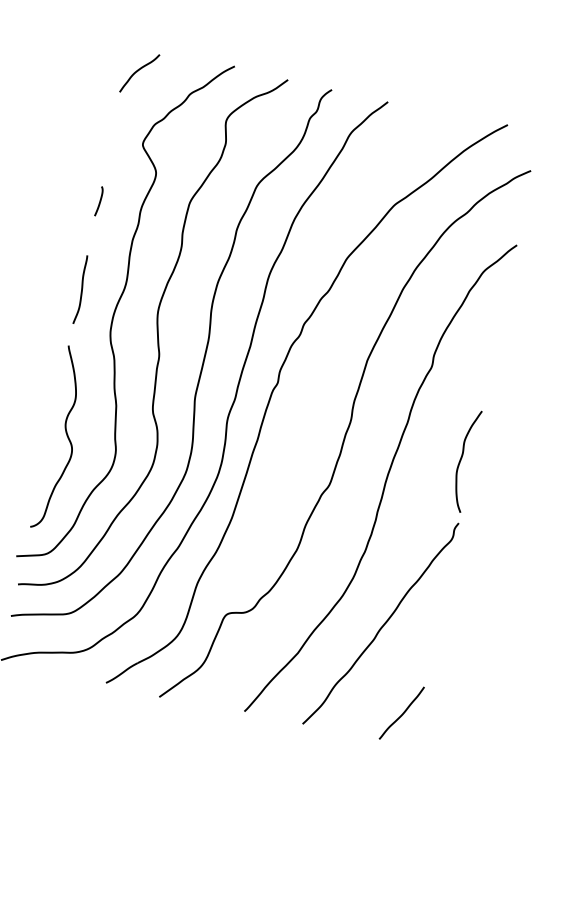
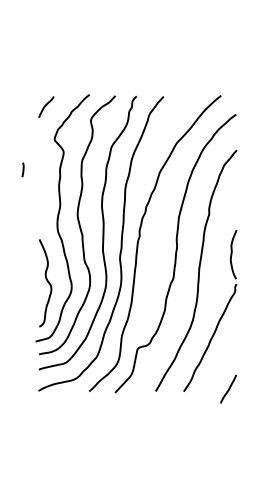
line: (98, 200) -> (22, 169), moved
curve: (79, 289) -> (39, 212), removed
line: (402, 711) -> (228, 388), moved

